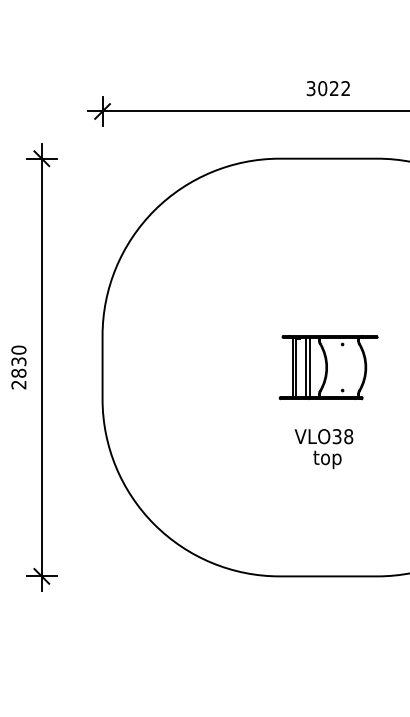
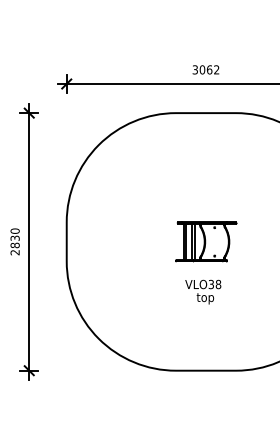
text: (334, 87) -> (209, 69), 3022 -> 3062

